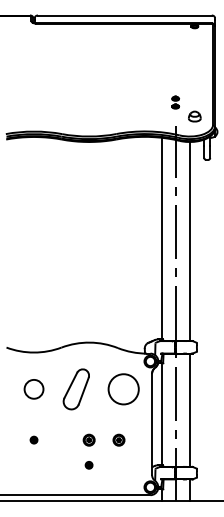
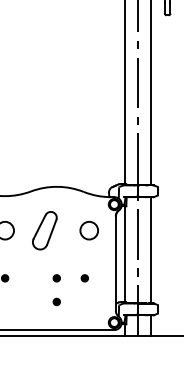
circle: (123, 388) -> (89, 229), size x0.62
part: (88, 439) -> (56, 277), size x0.62
part: (118, 439) -> (84, 277), size x0.62

